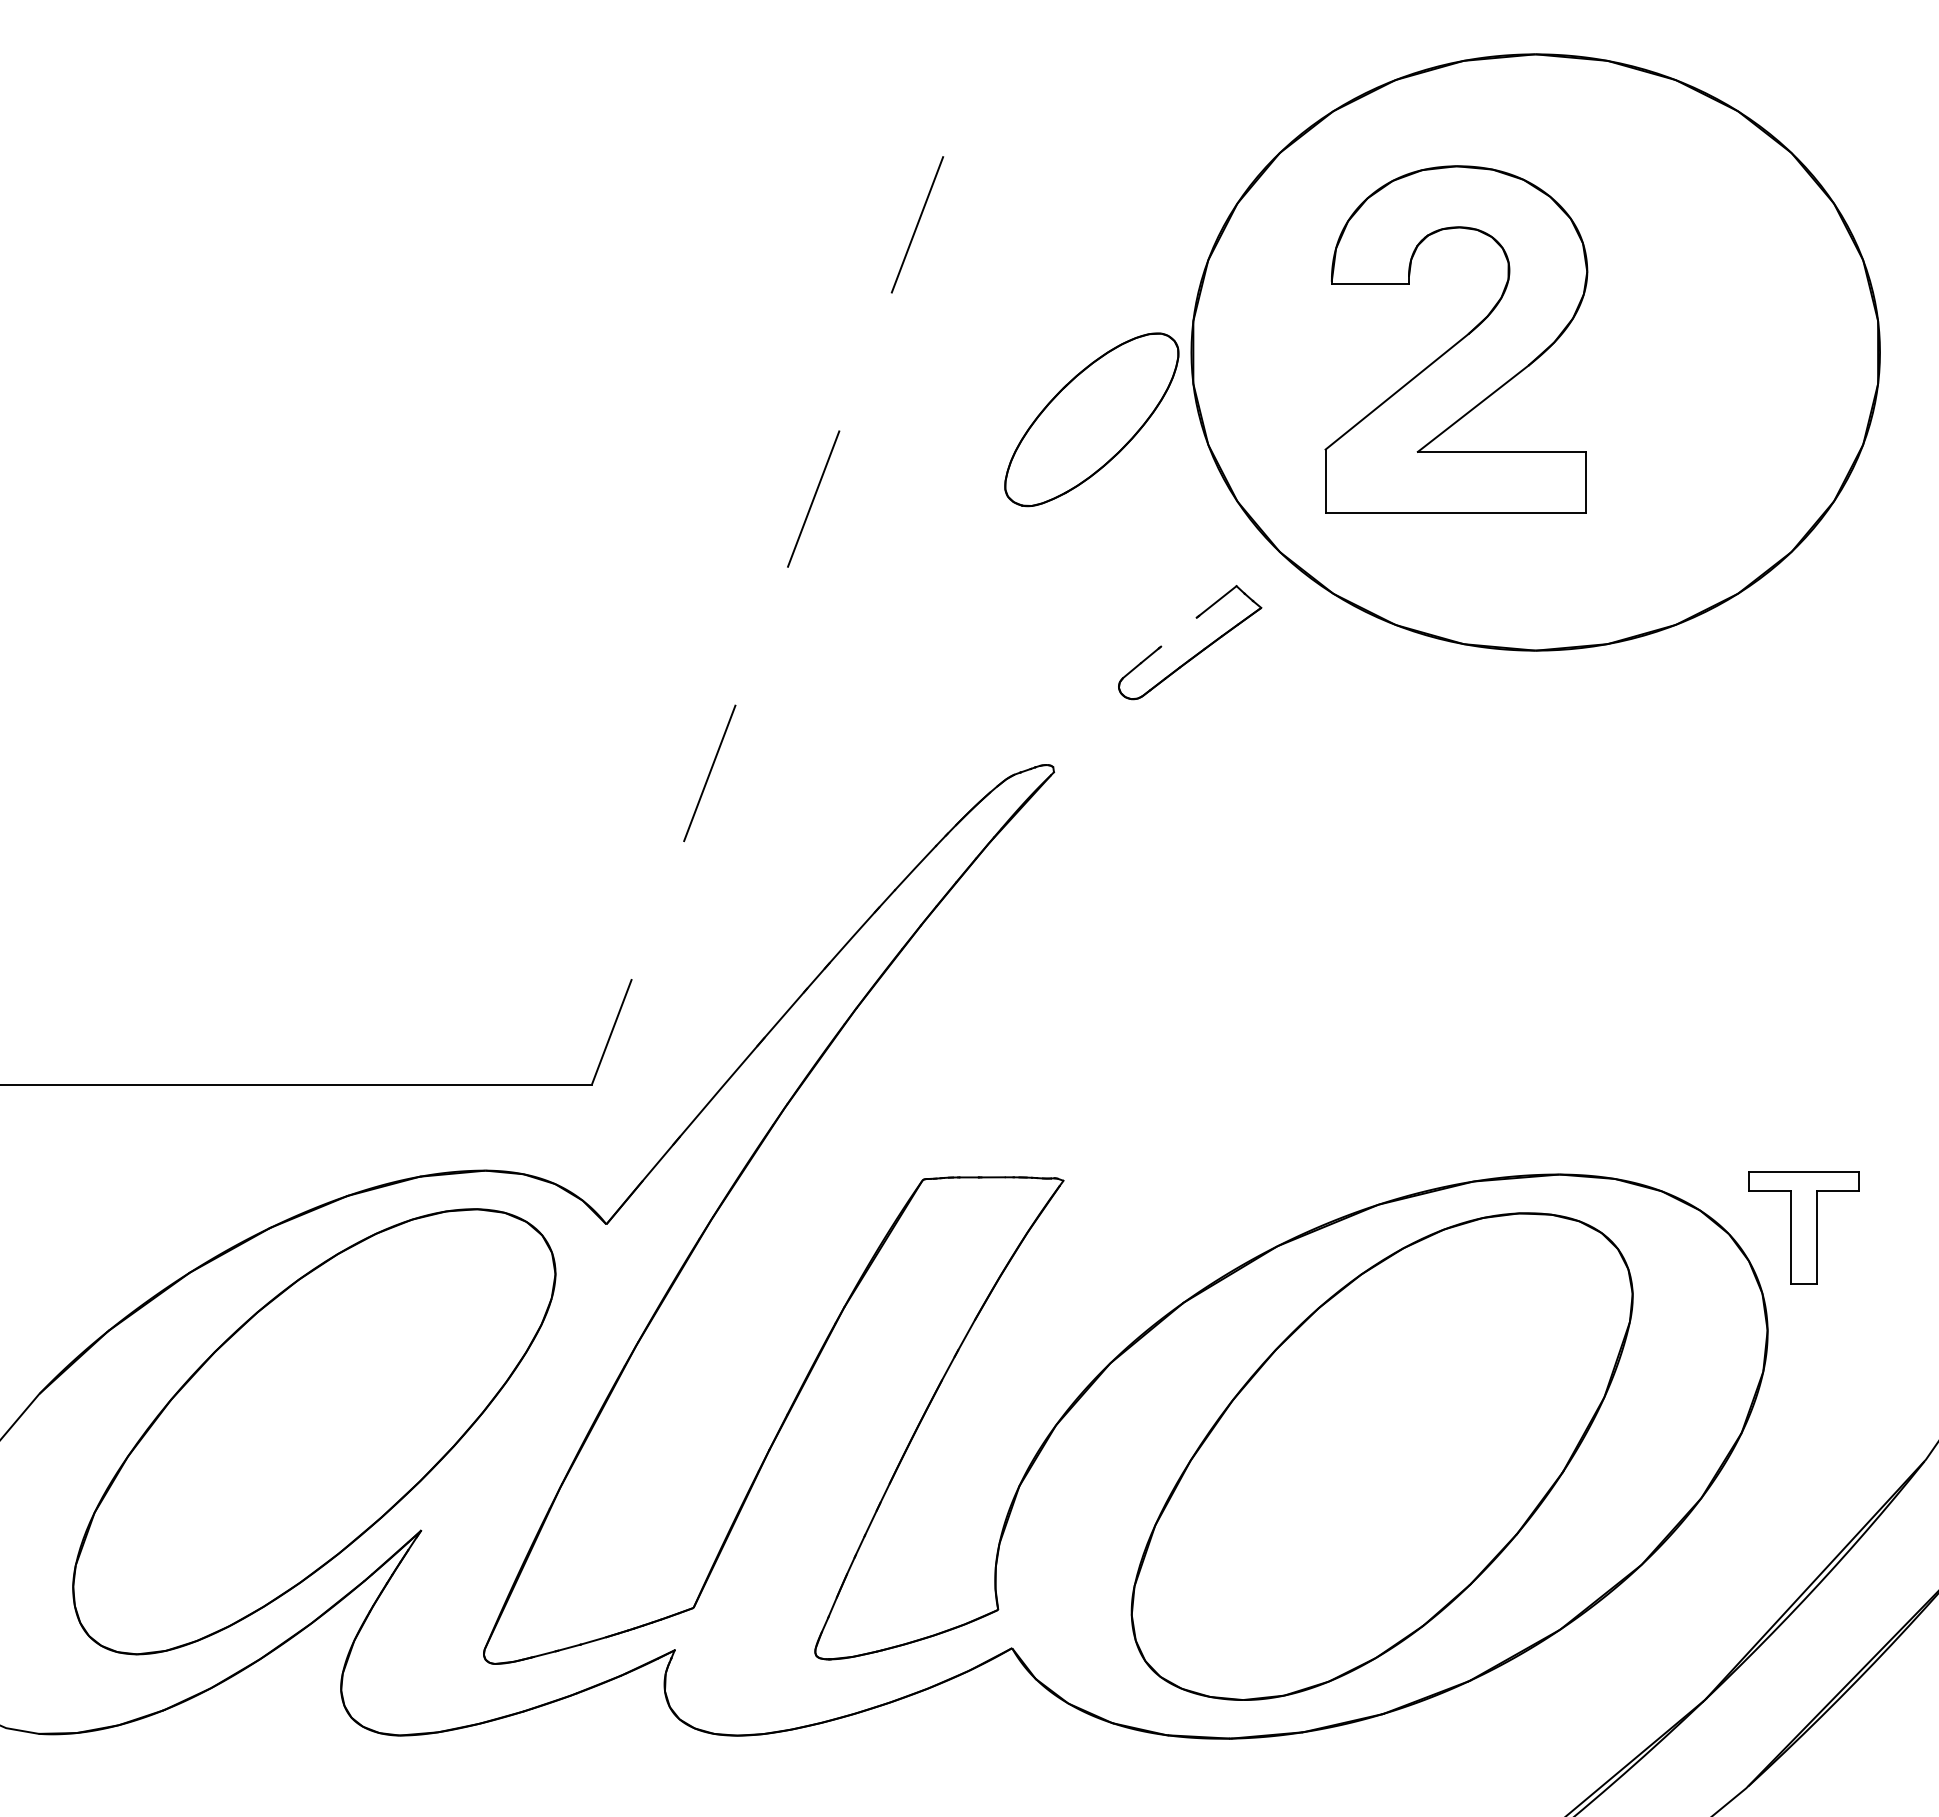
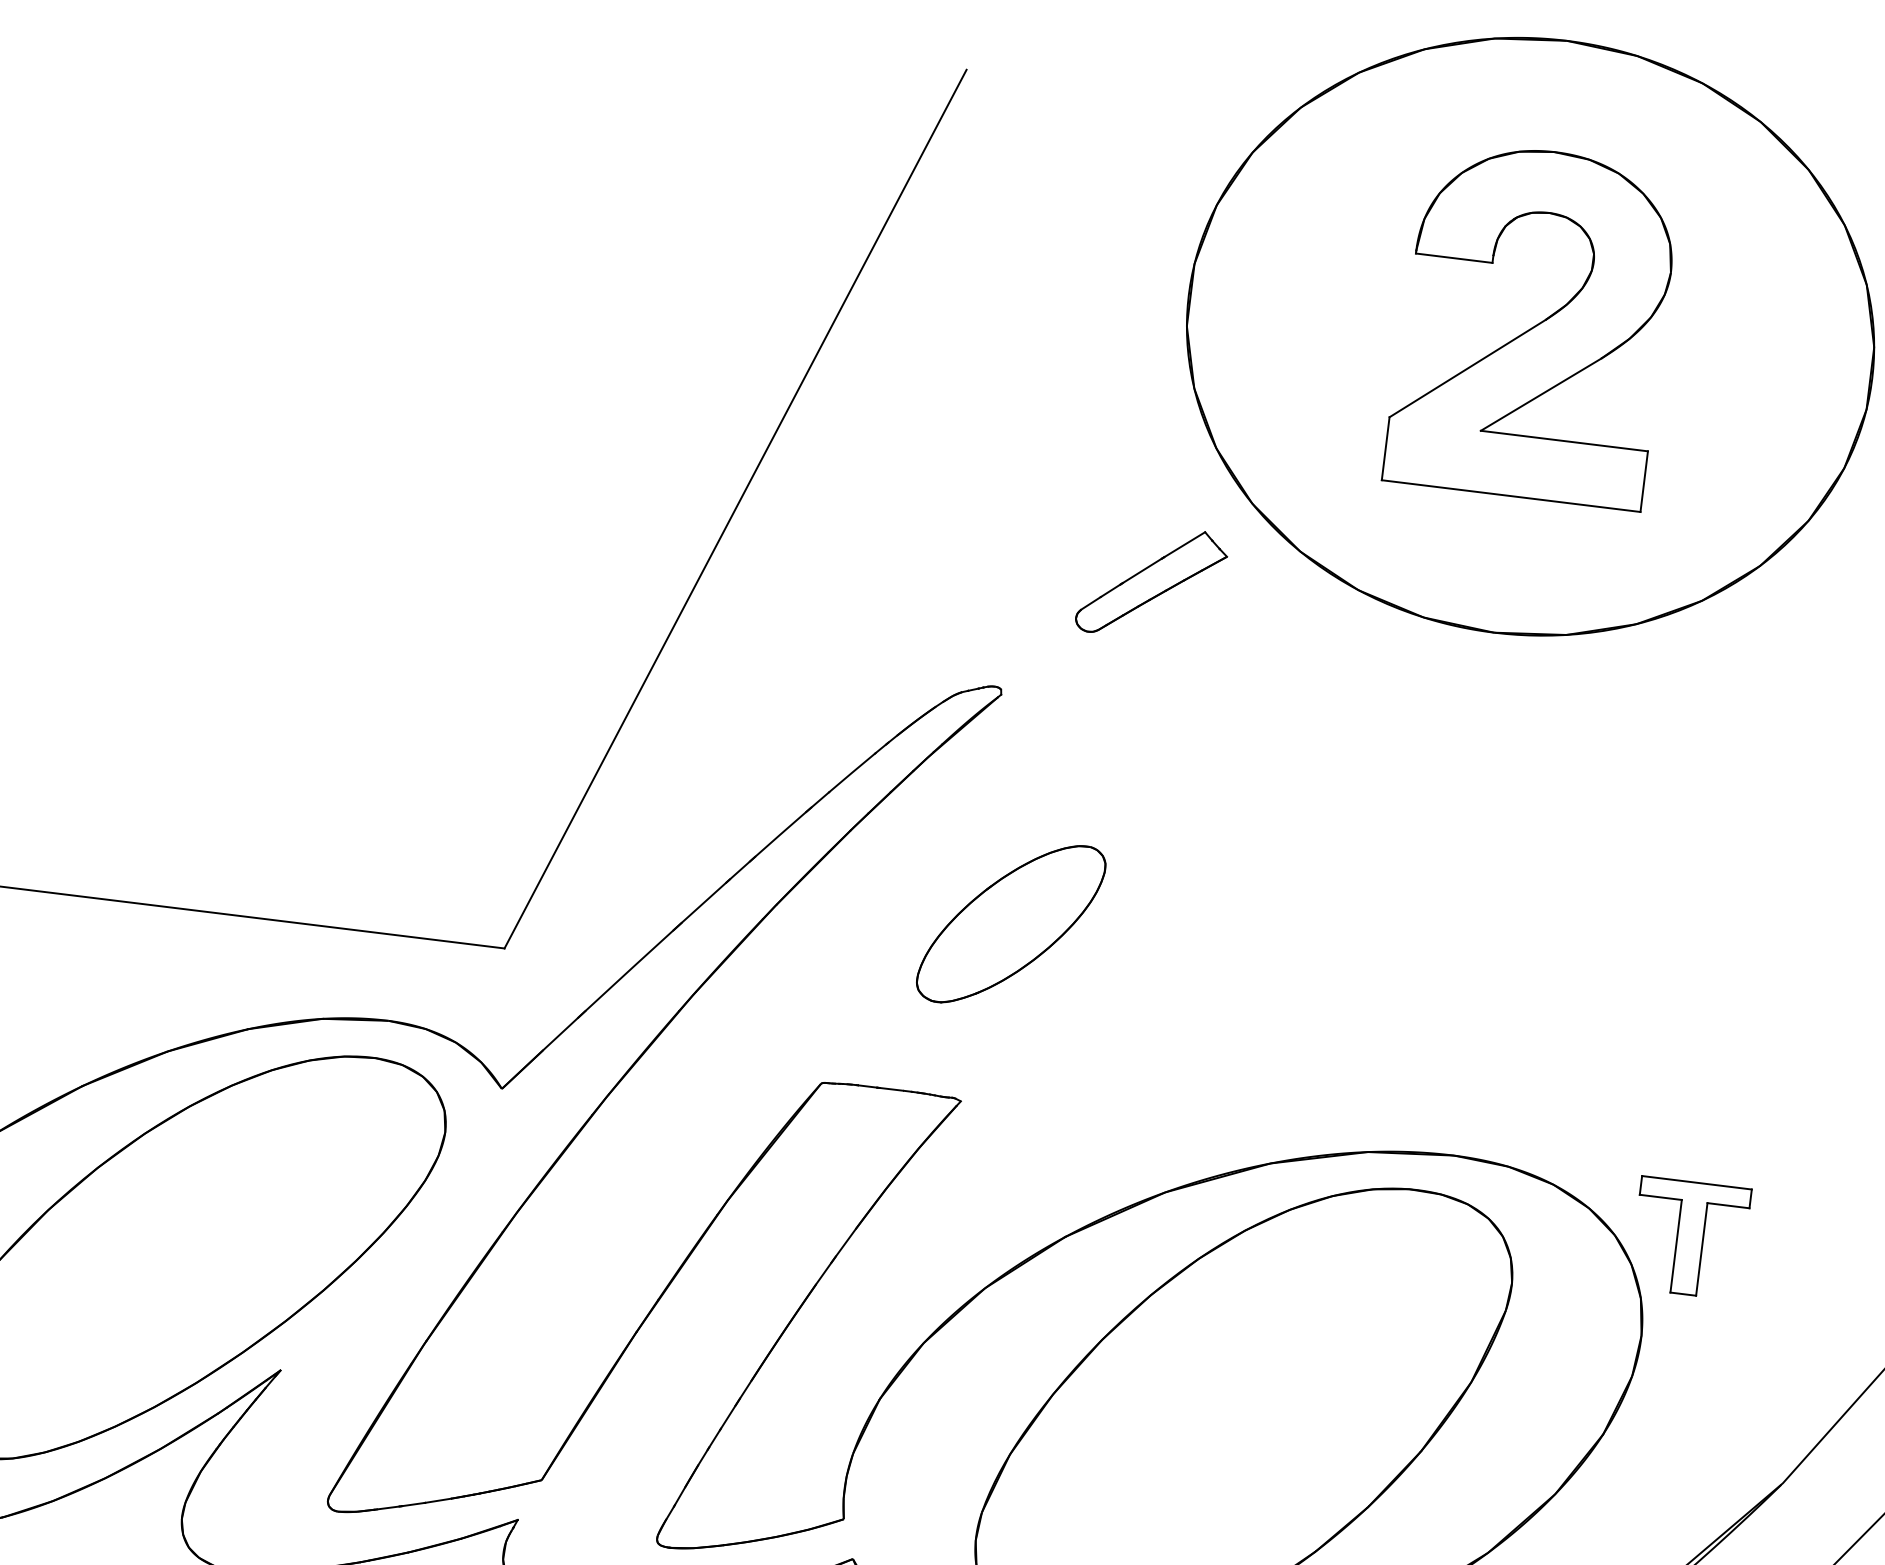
part: (1456, 339) -> (1532, 323), moved
part: (1091, 419) -> (1010, 923), moved
line: (767, 620) -> (735, 509), dashed -> solid
line: (1178, 631) -> (1141, 570), added

